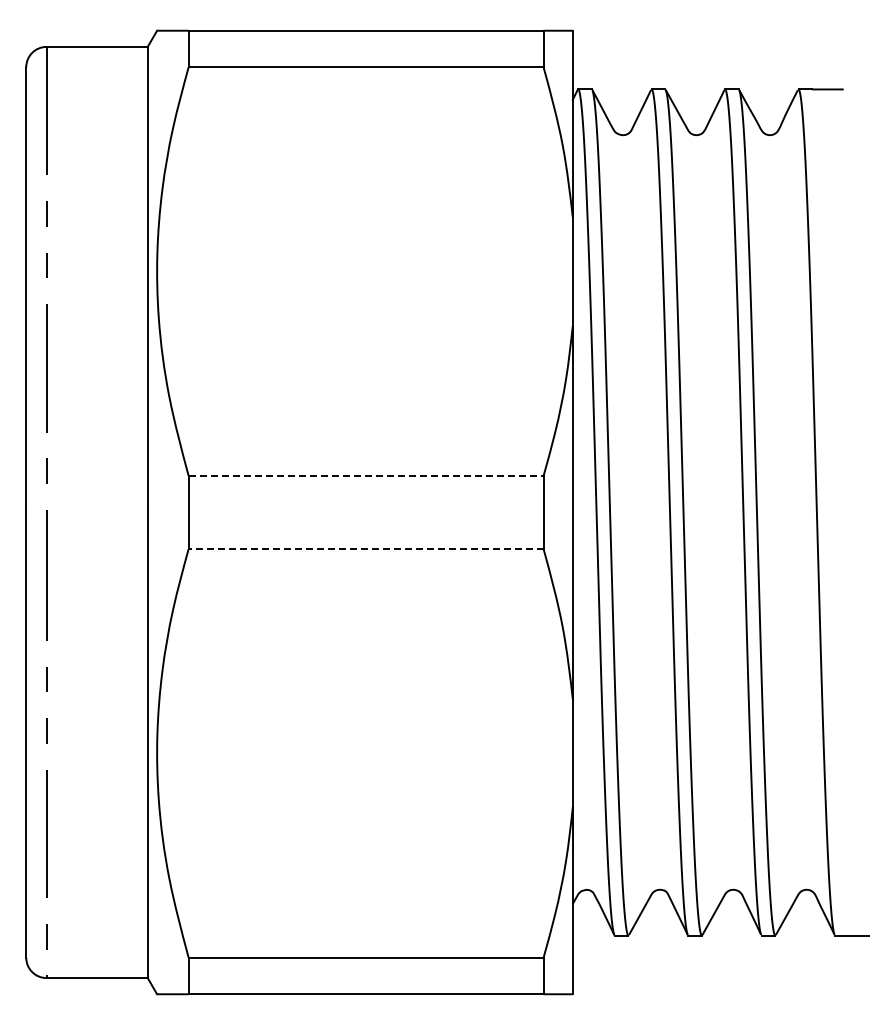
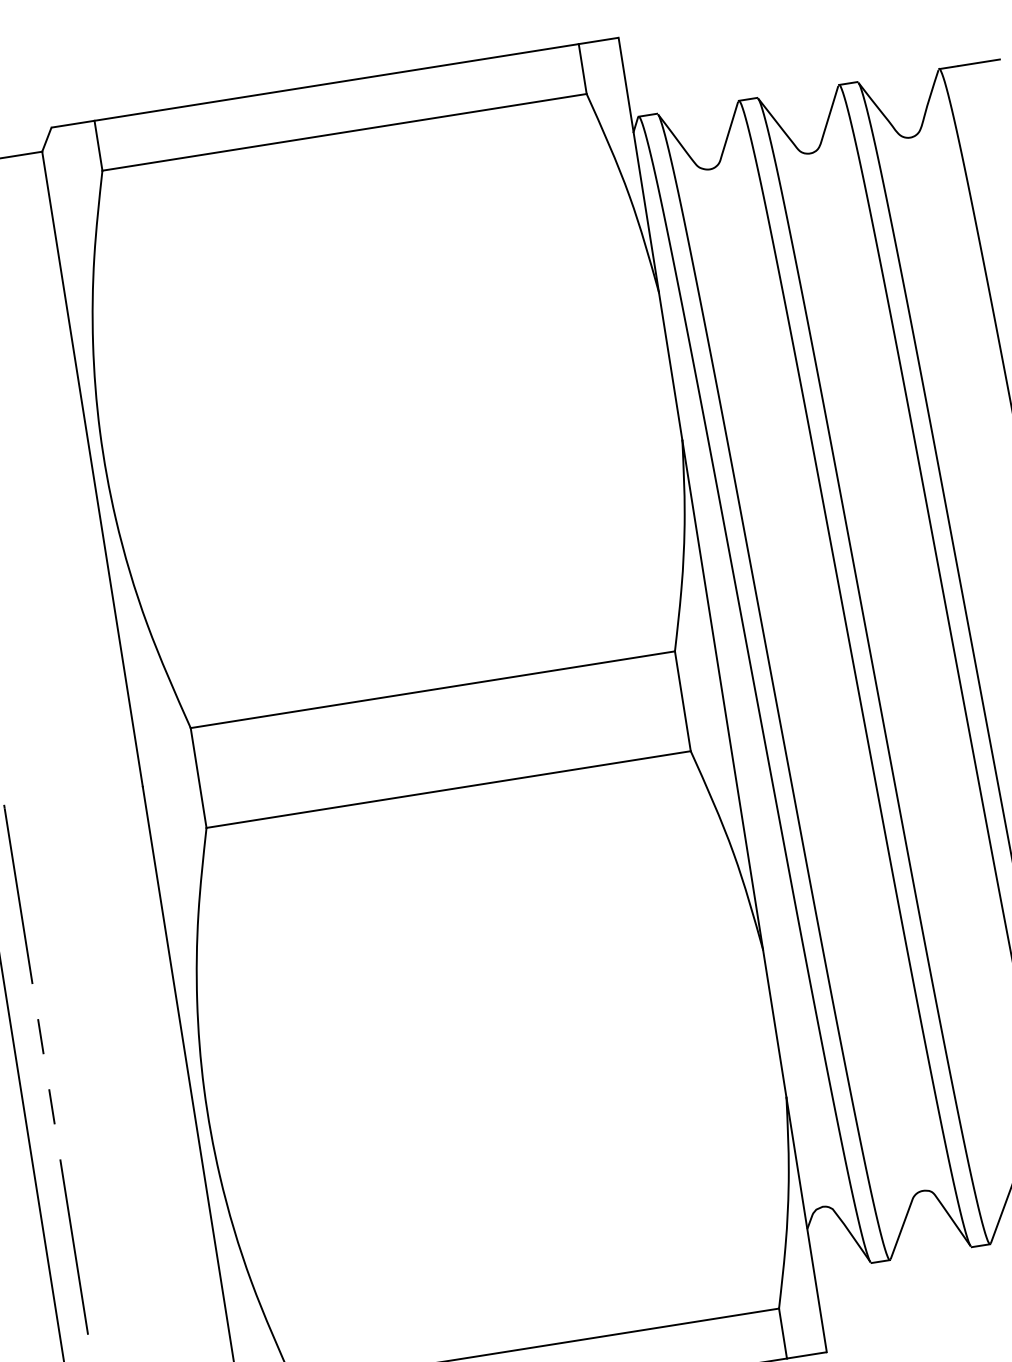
line: (366, 475) -> (433, 689), dashed -> solid
line: (365, 549) -> (447, 790), dashed -> solid

